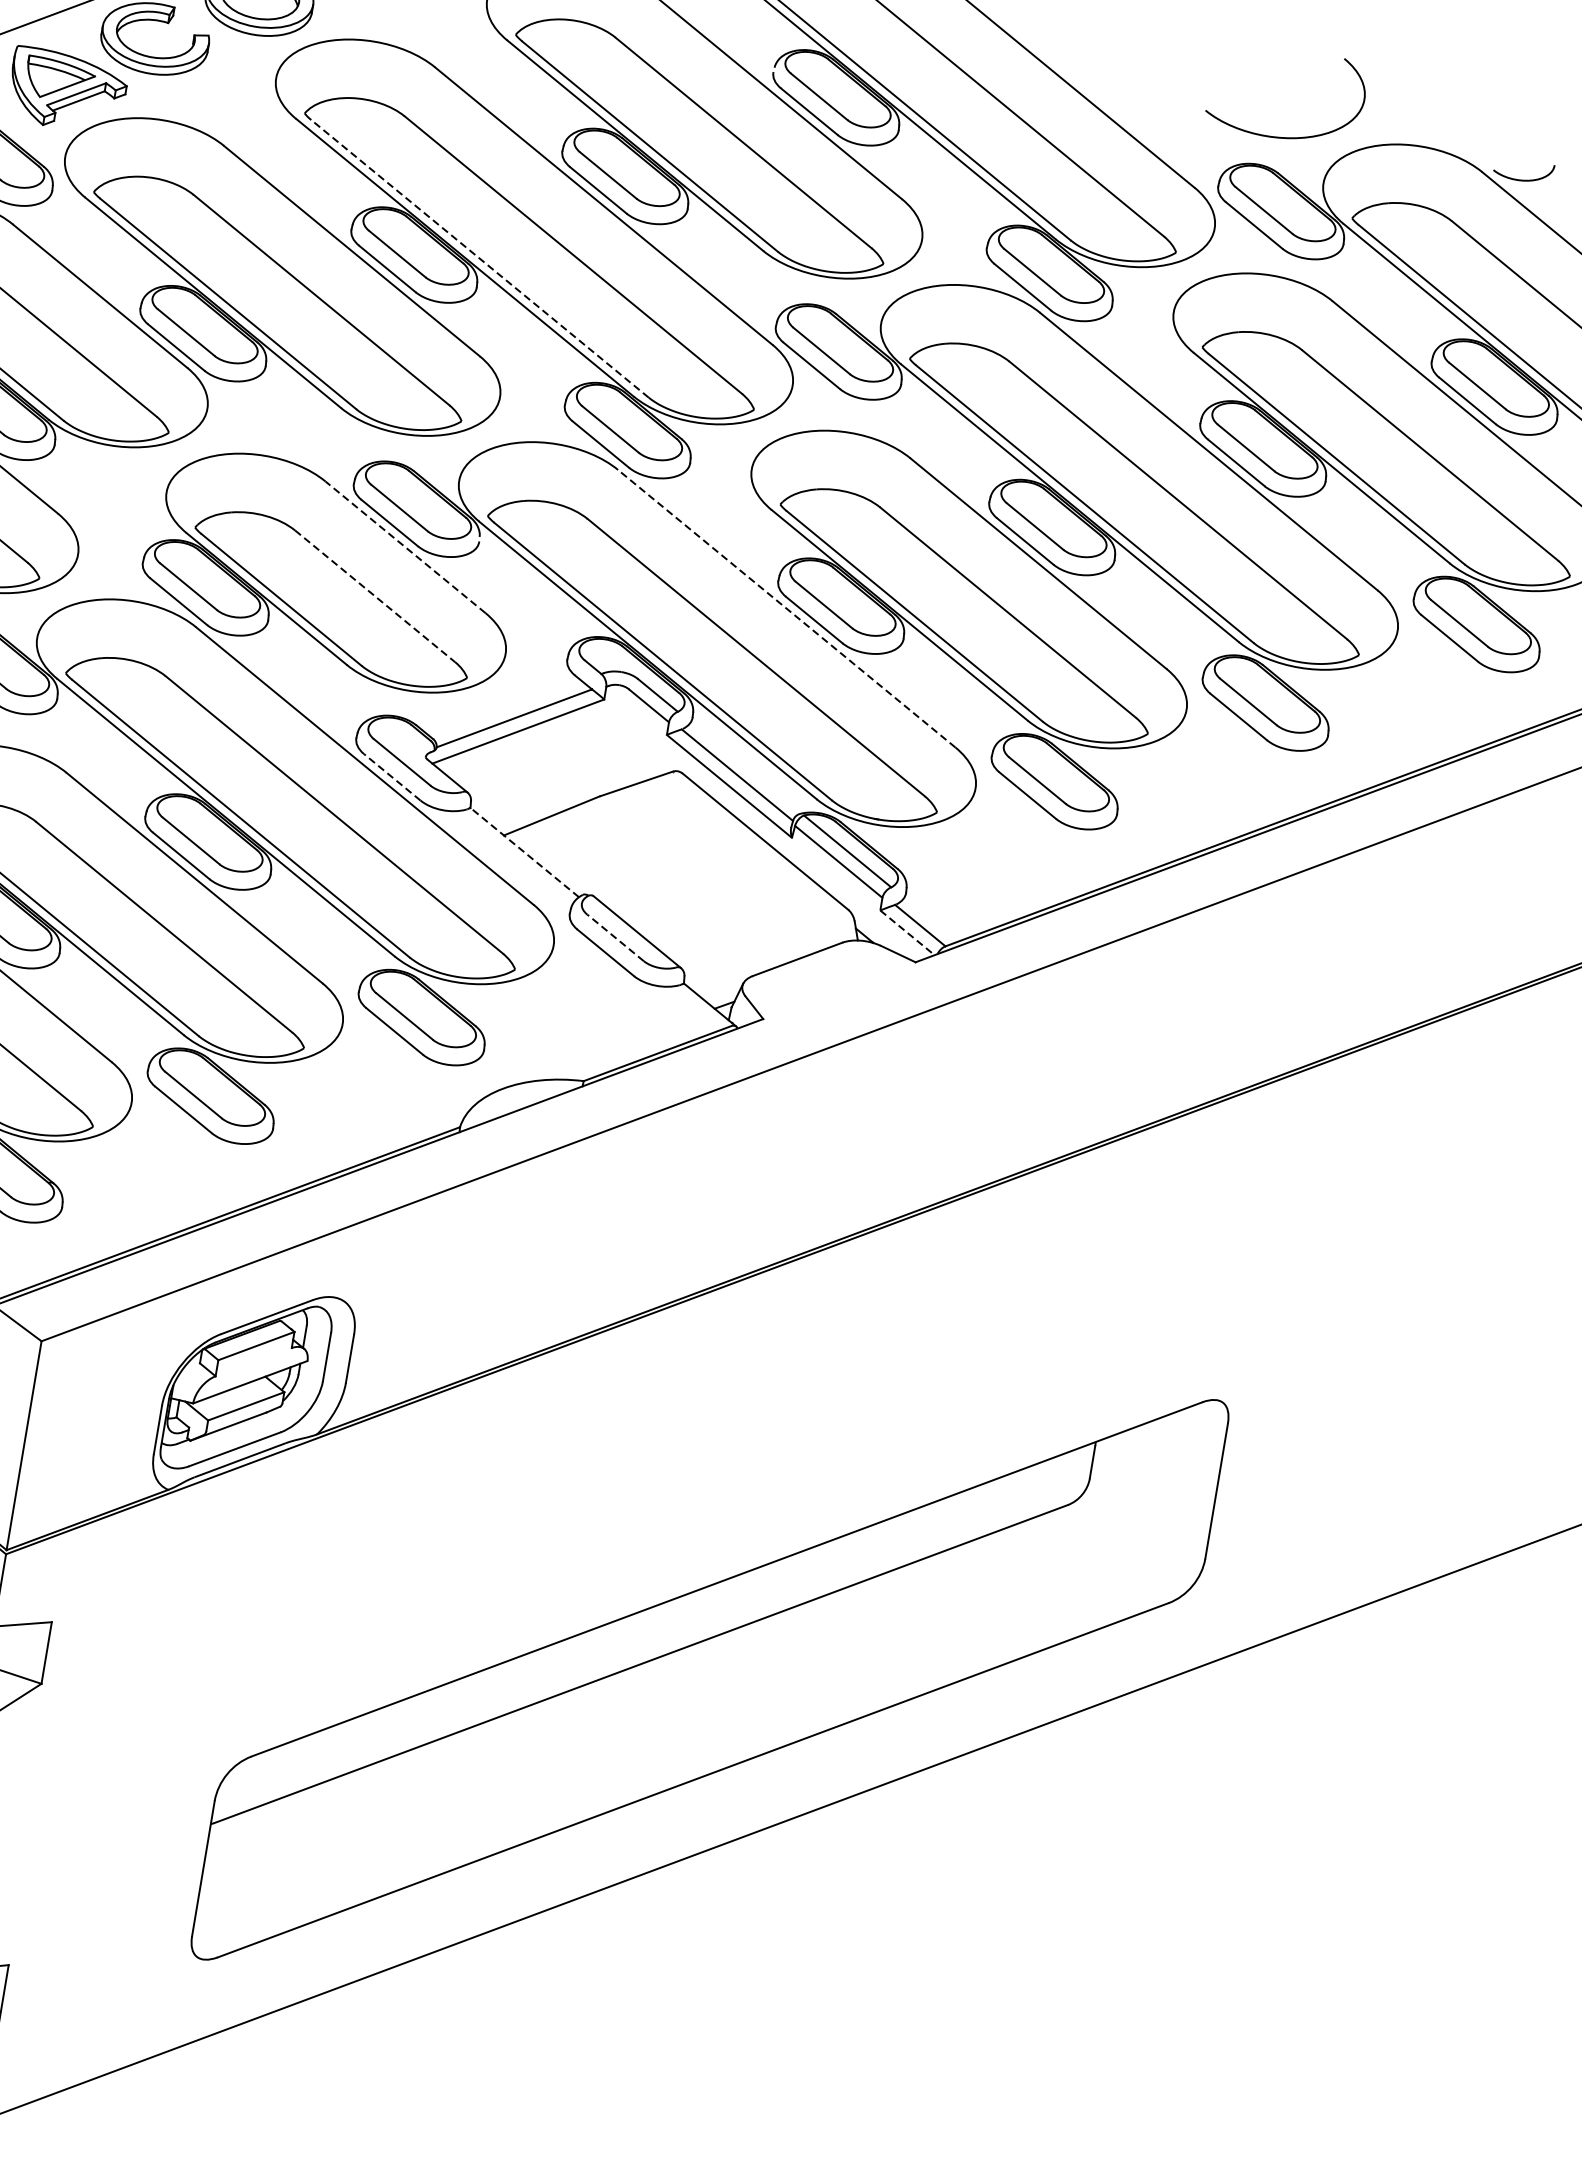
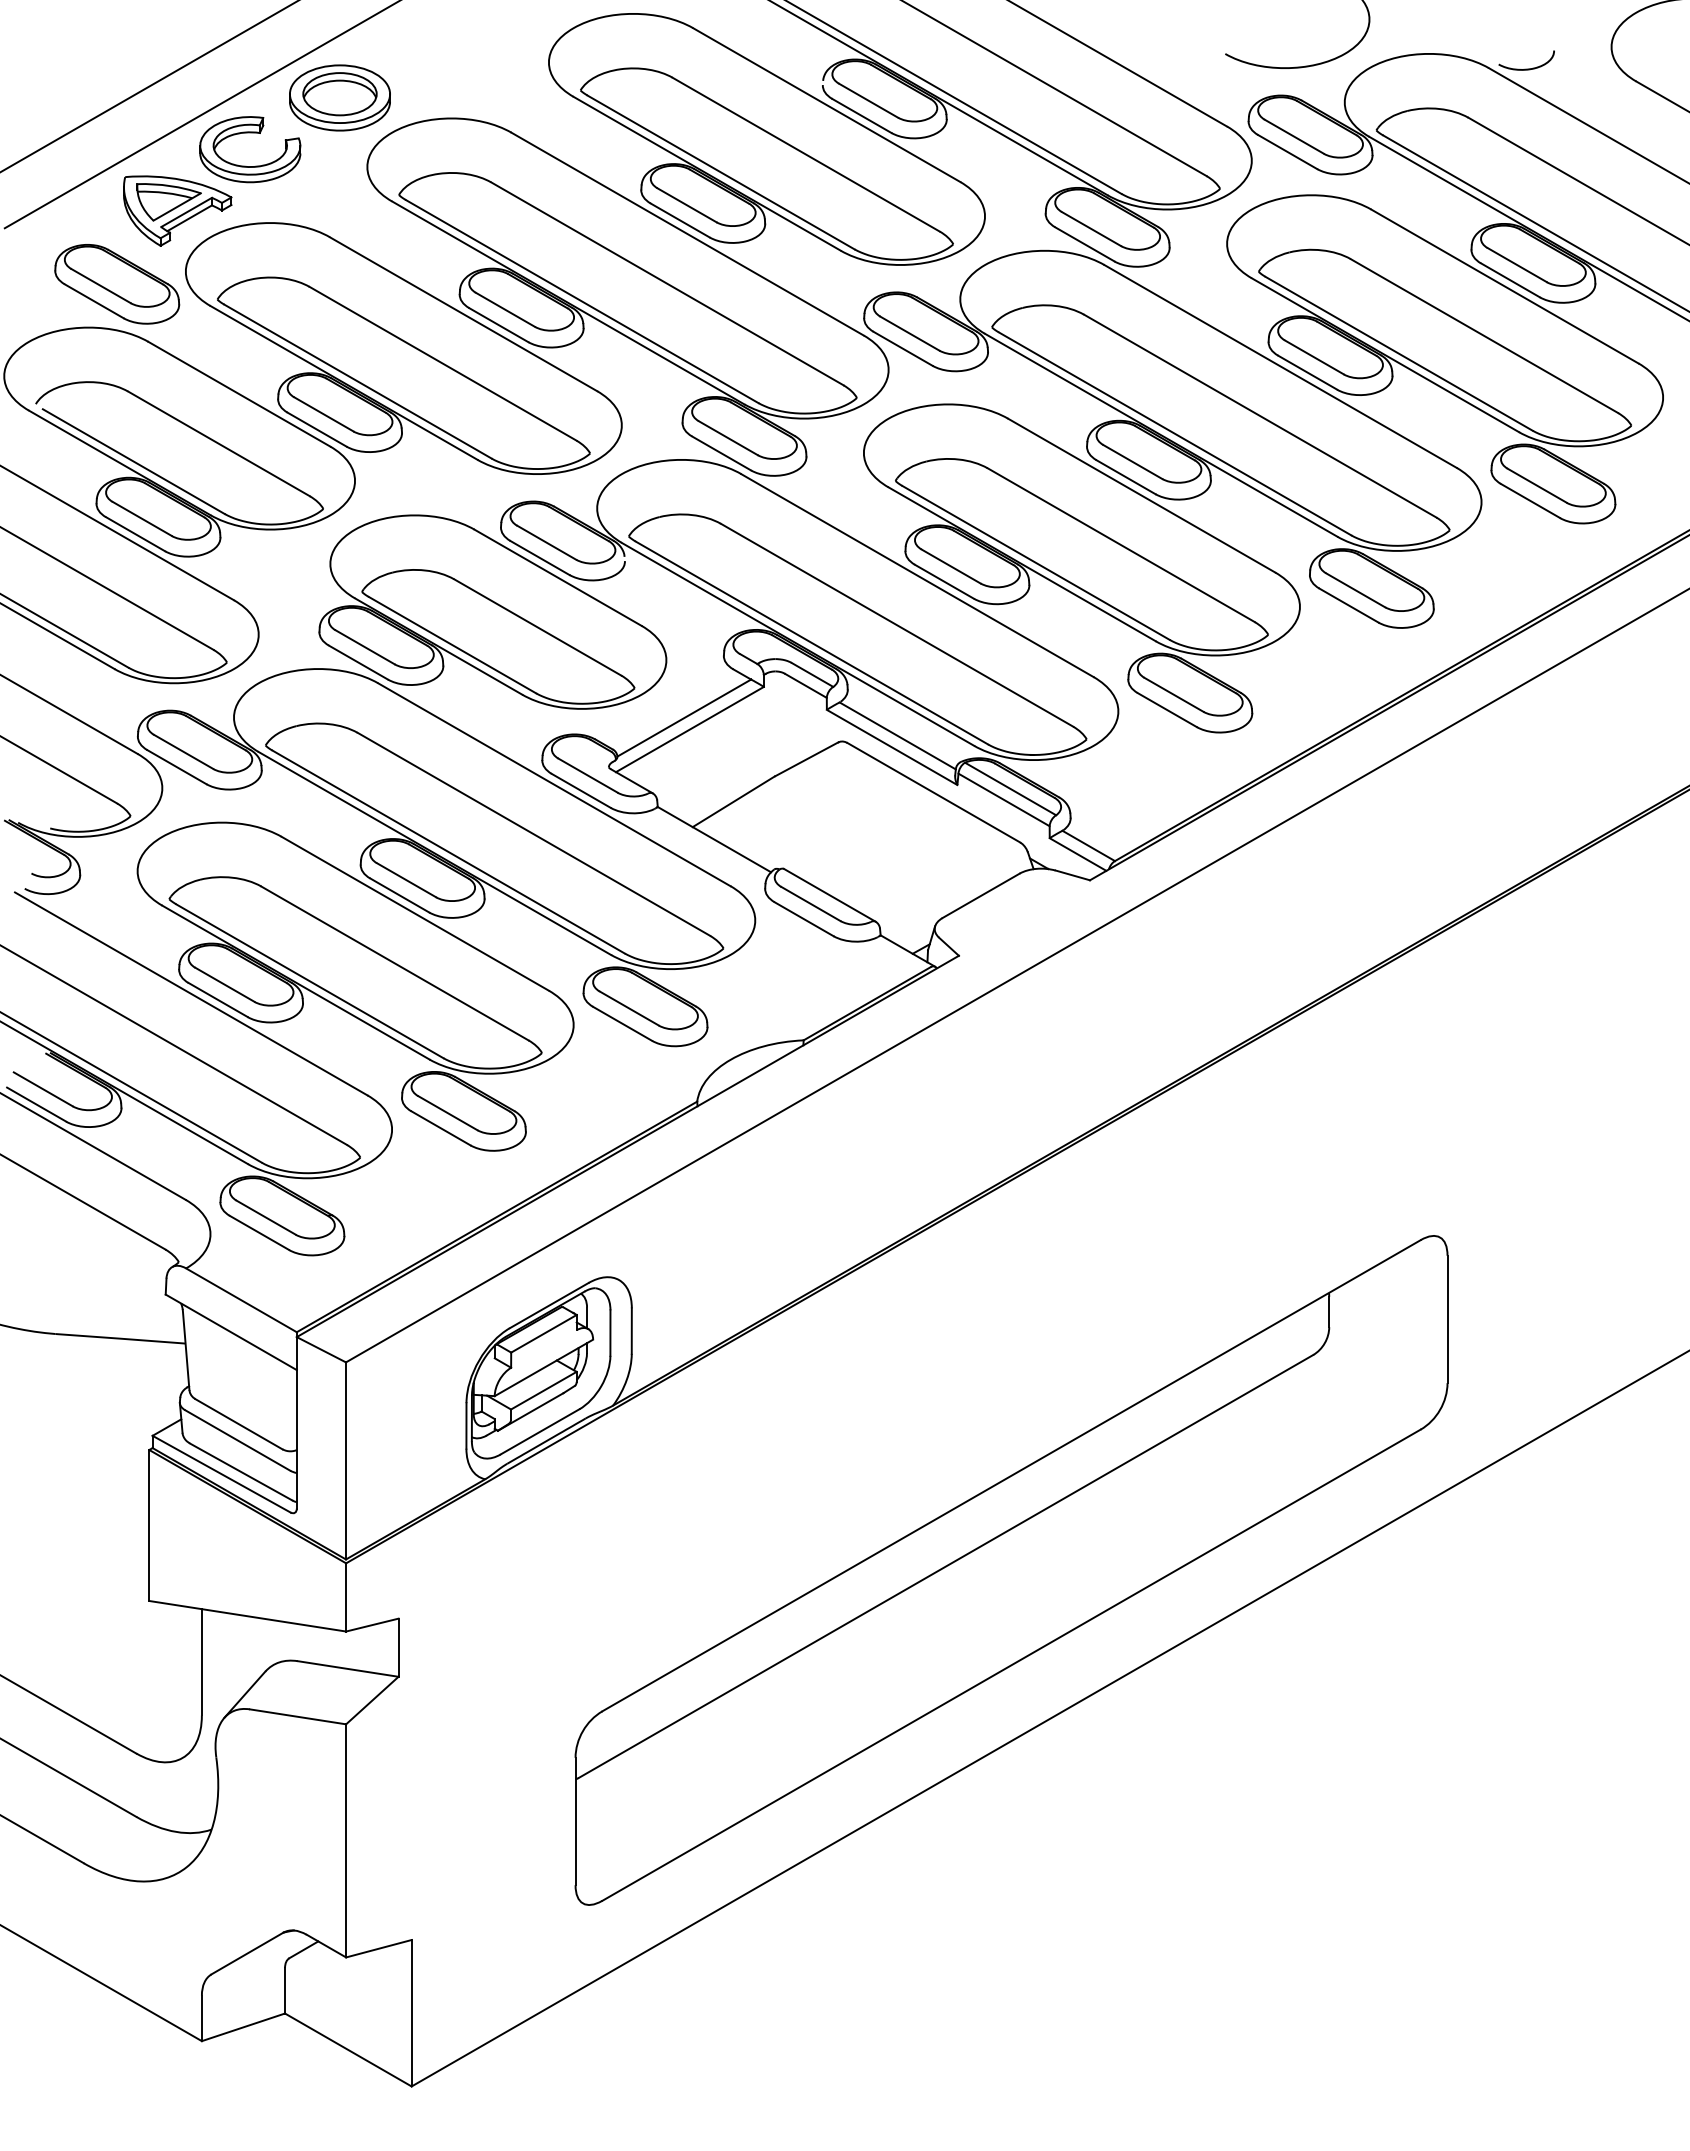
line: (479, 258) -> (581, 301), dashed -> solid
line: (404, 546) -> (557, 577), dashed -> solid
line: (375, 596) -> (538, 627), dashed -> solid
line: (786, 608) -> (917, 575), dashed -> solid
line: (391, 776) -> (580, 790), dashed -> solid
line: (523, 852) -> (713, 839), dashed -> solid
line: (907, 932) -> (1078, 854), dashed -> solid
line: (615, 937) -> (810, 903), dashed -> solid

